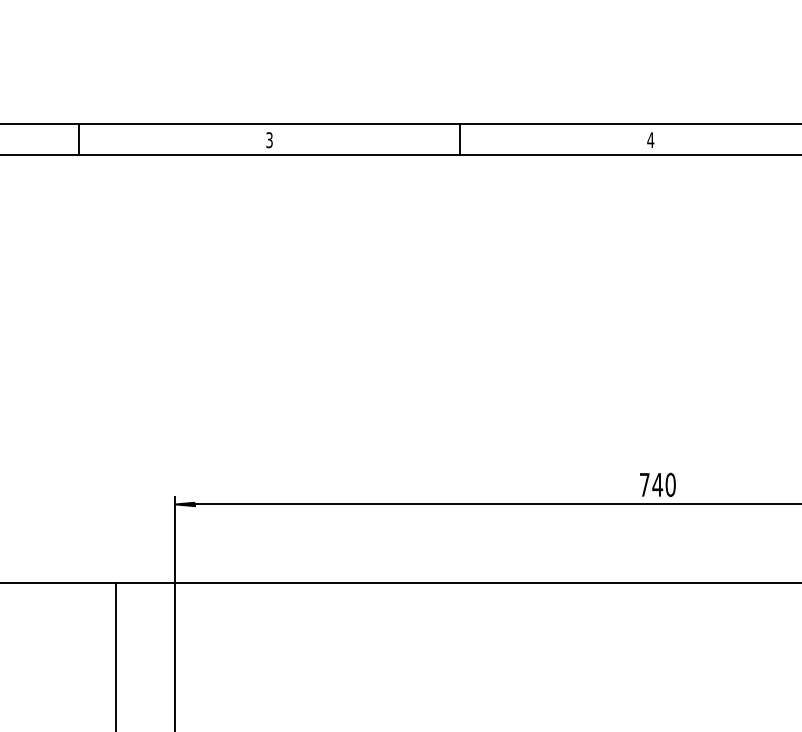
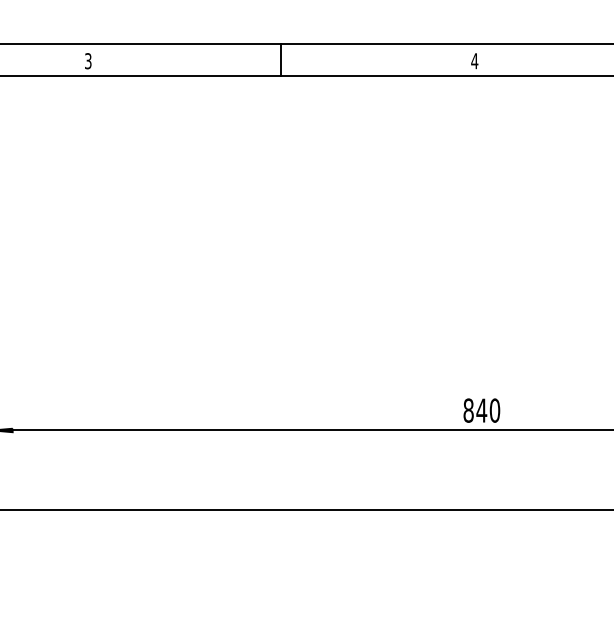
text: (644, 484) -> (468, 410), 740 -> 840

